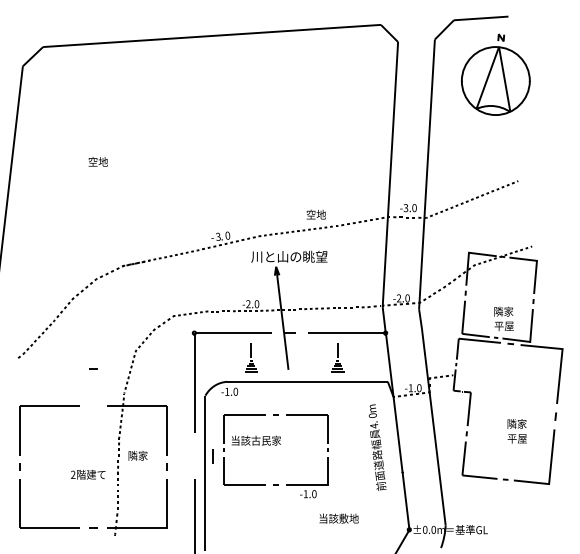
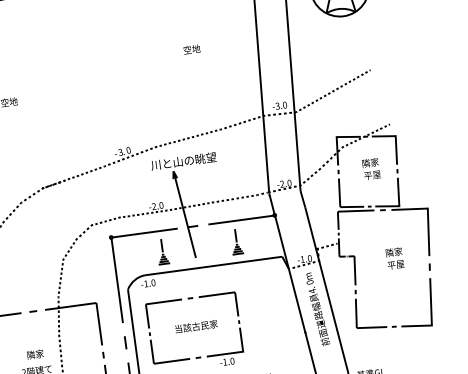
text: (315, 214) -> (191, 49), moved
text: (503, 318) -> (371, 168), moved
curve: (93, 368) -> (33, 310), moved
text: (516, 431) -> (394, 258), moved
text: (255, 440) -> (195, 326), moved
text: (377, 447) -> (317, 309), moved
text: (137, 455) -> (34, 354), moved
line: (212, 456) -> (125, 342), moved

